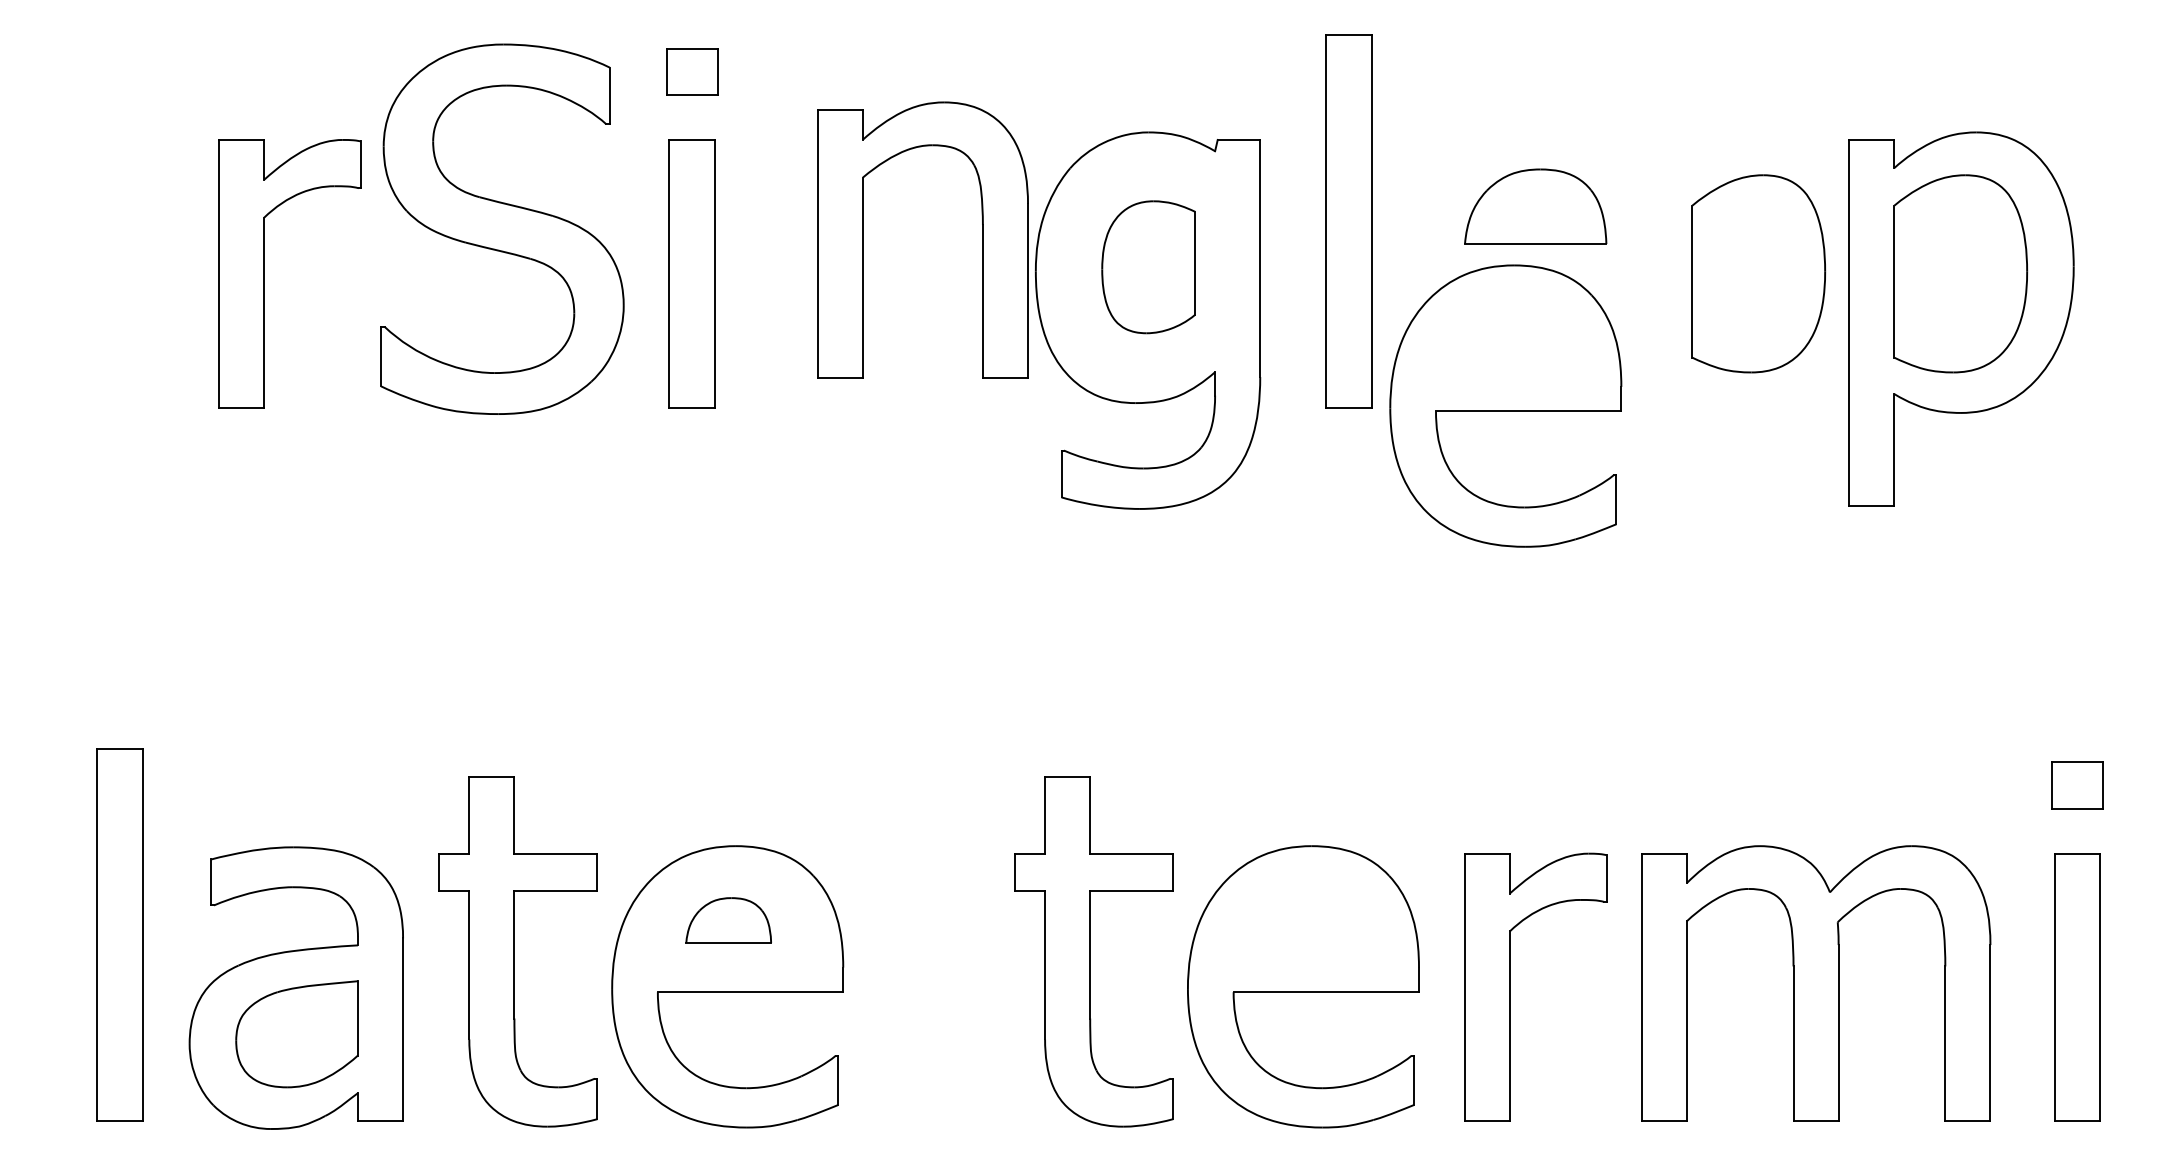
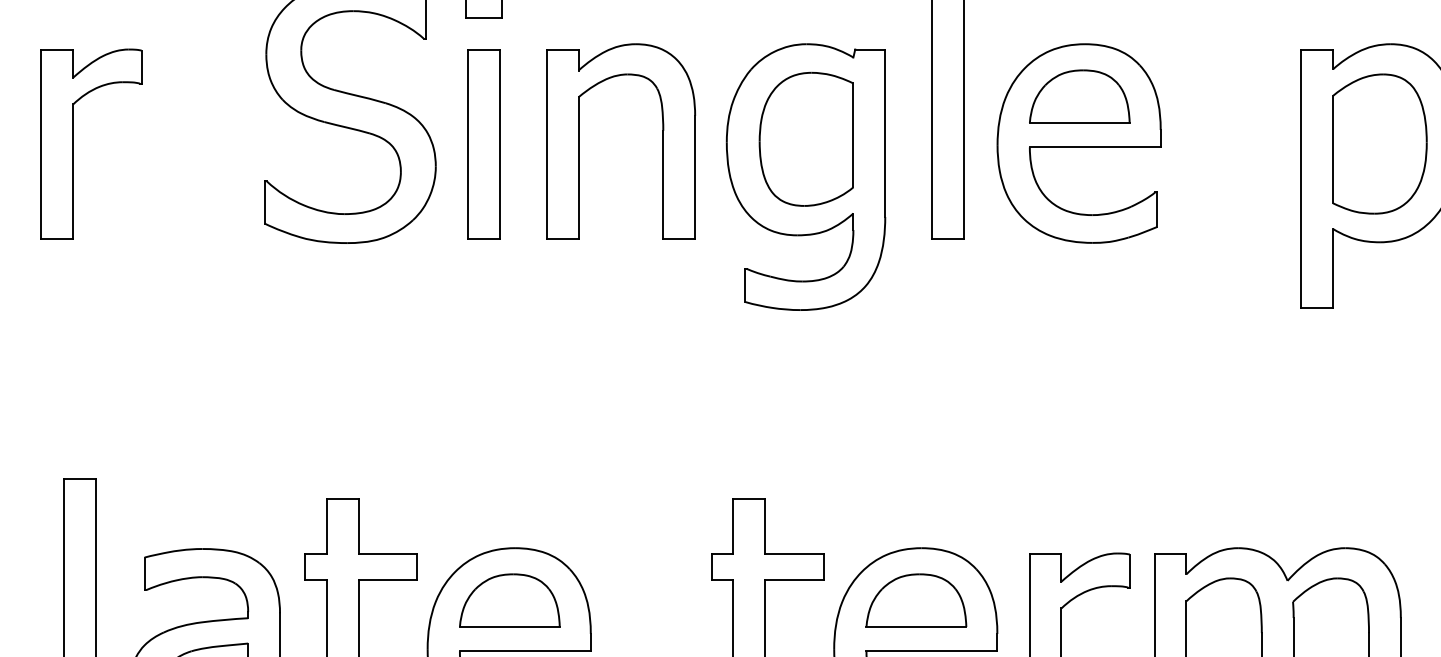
part: (863, 239) -> (578, 141), moved
part: (1148, 267) -> (806, 139), size x1.43
part: (264, 273) -> (73, 143), moved
part: (1758, 273) -> (1237, 143), removed
part: (1505, 405) -> (1078, 143), moved
part: (728, 920) -> (509, 600), size x1.67
part: (1303, 920) -> (915, 600), added

